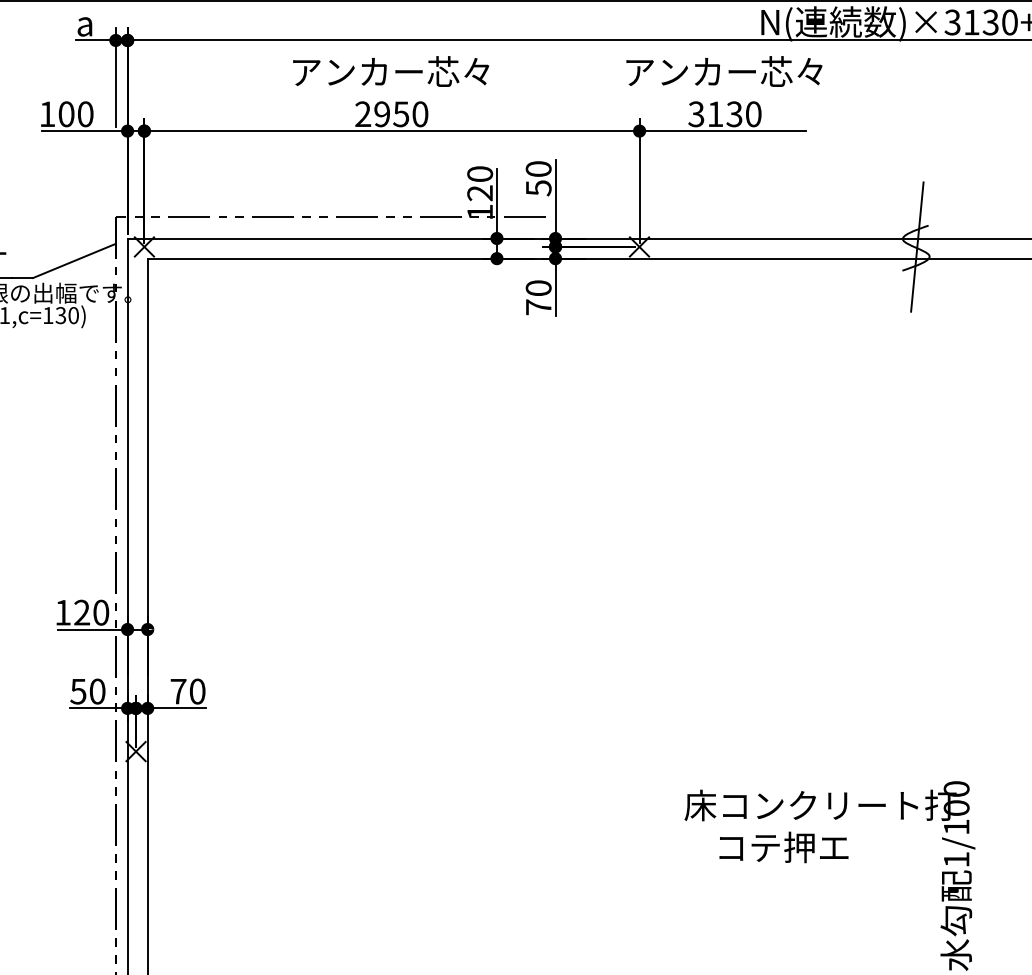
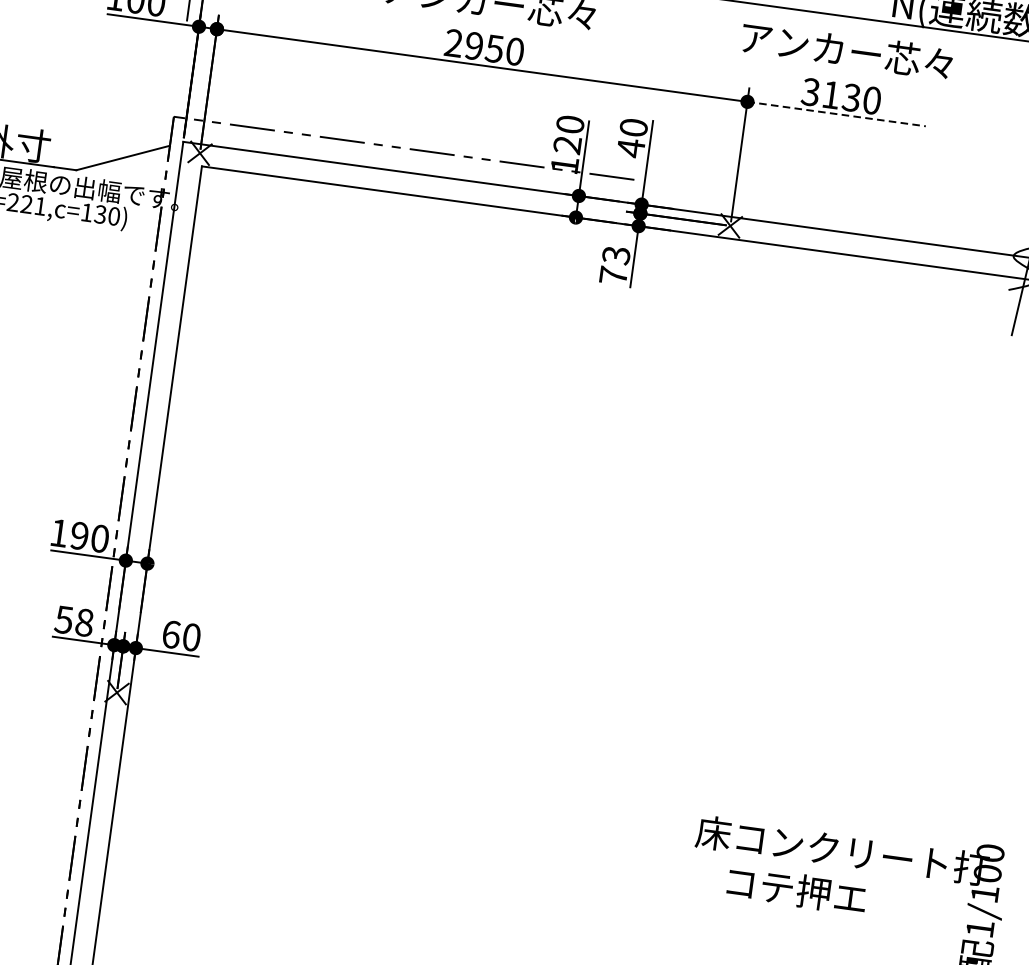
line: (723, 131) -> (837, 114), solid -> dashed
text: (538, 187) -> (630, 147), 50 -> 40
text: (538, 288) -> (616, 255), 70 -> 73
text: (81, 612) -> (79, 535), 120 -> 190
text: (97, 691) -> (84, 622), 50 -> 58
text: (178, 691) -> (171, 634), 70 -> 60

